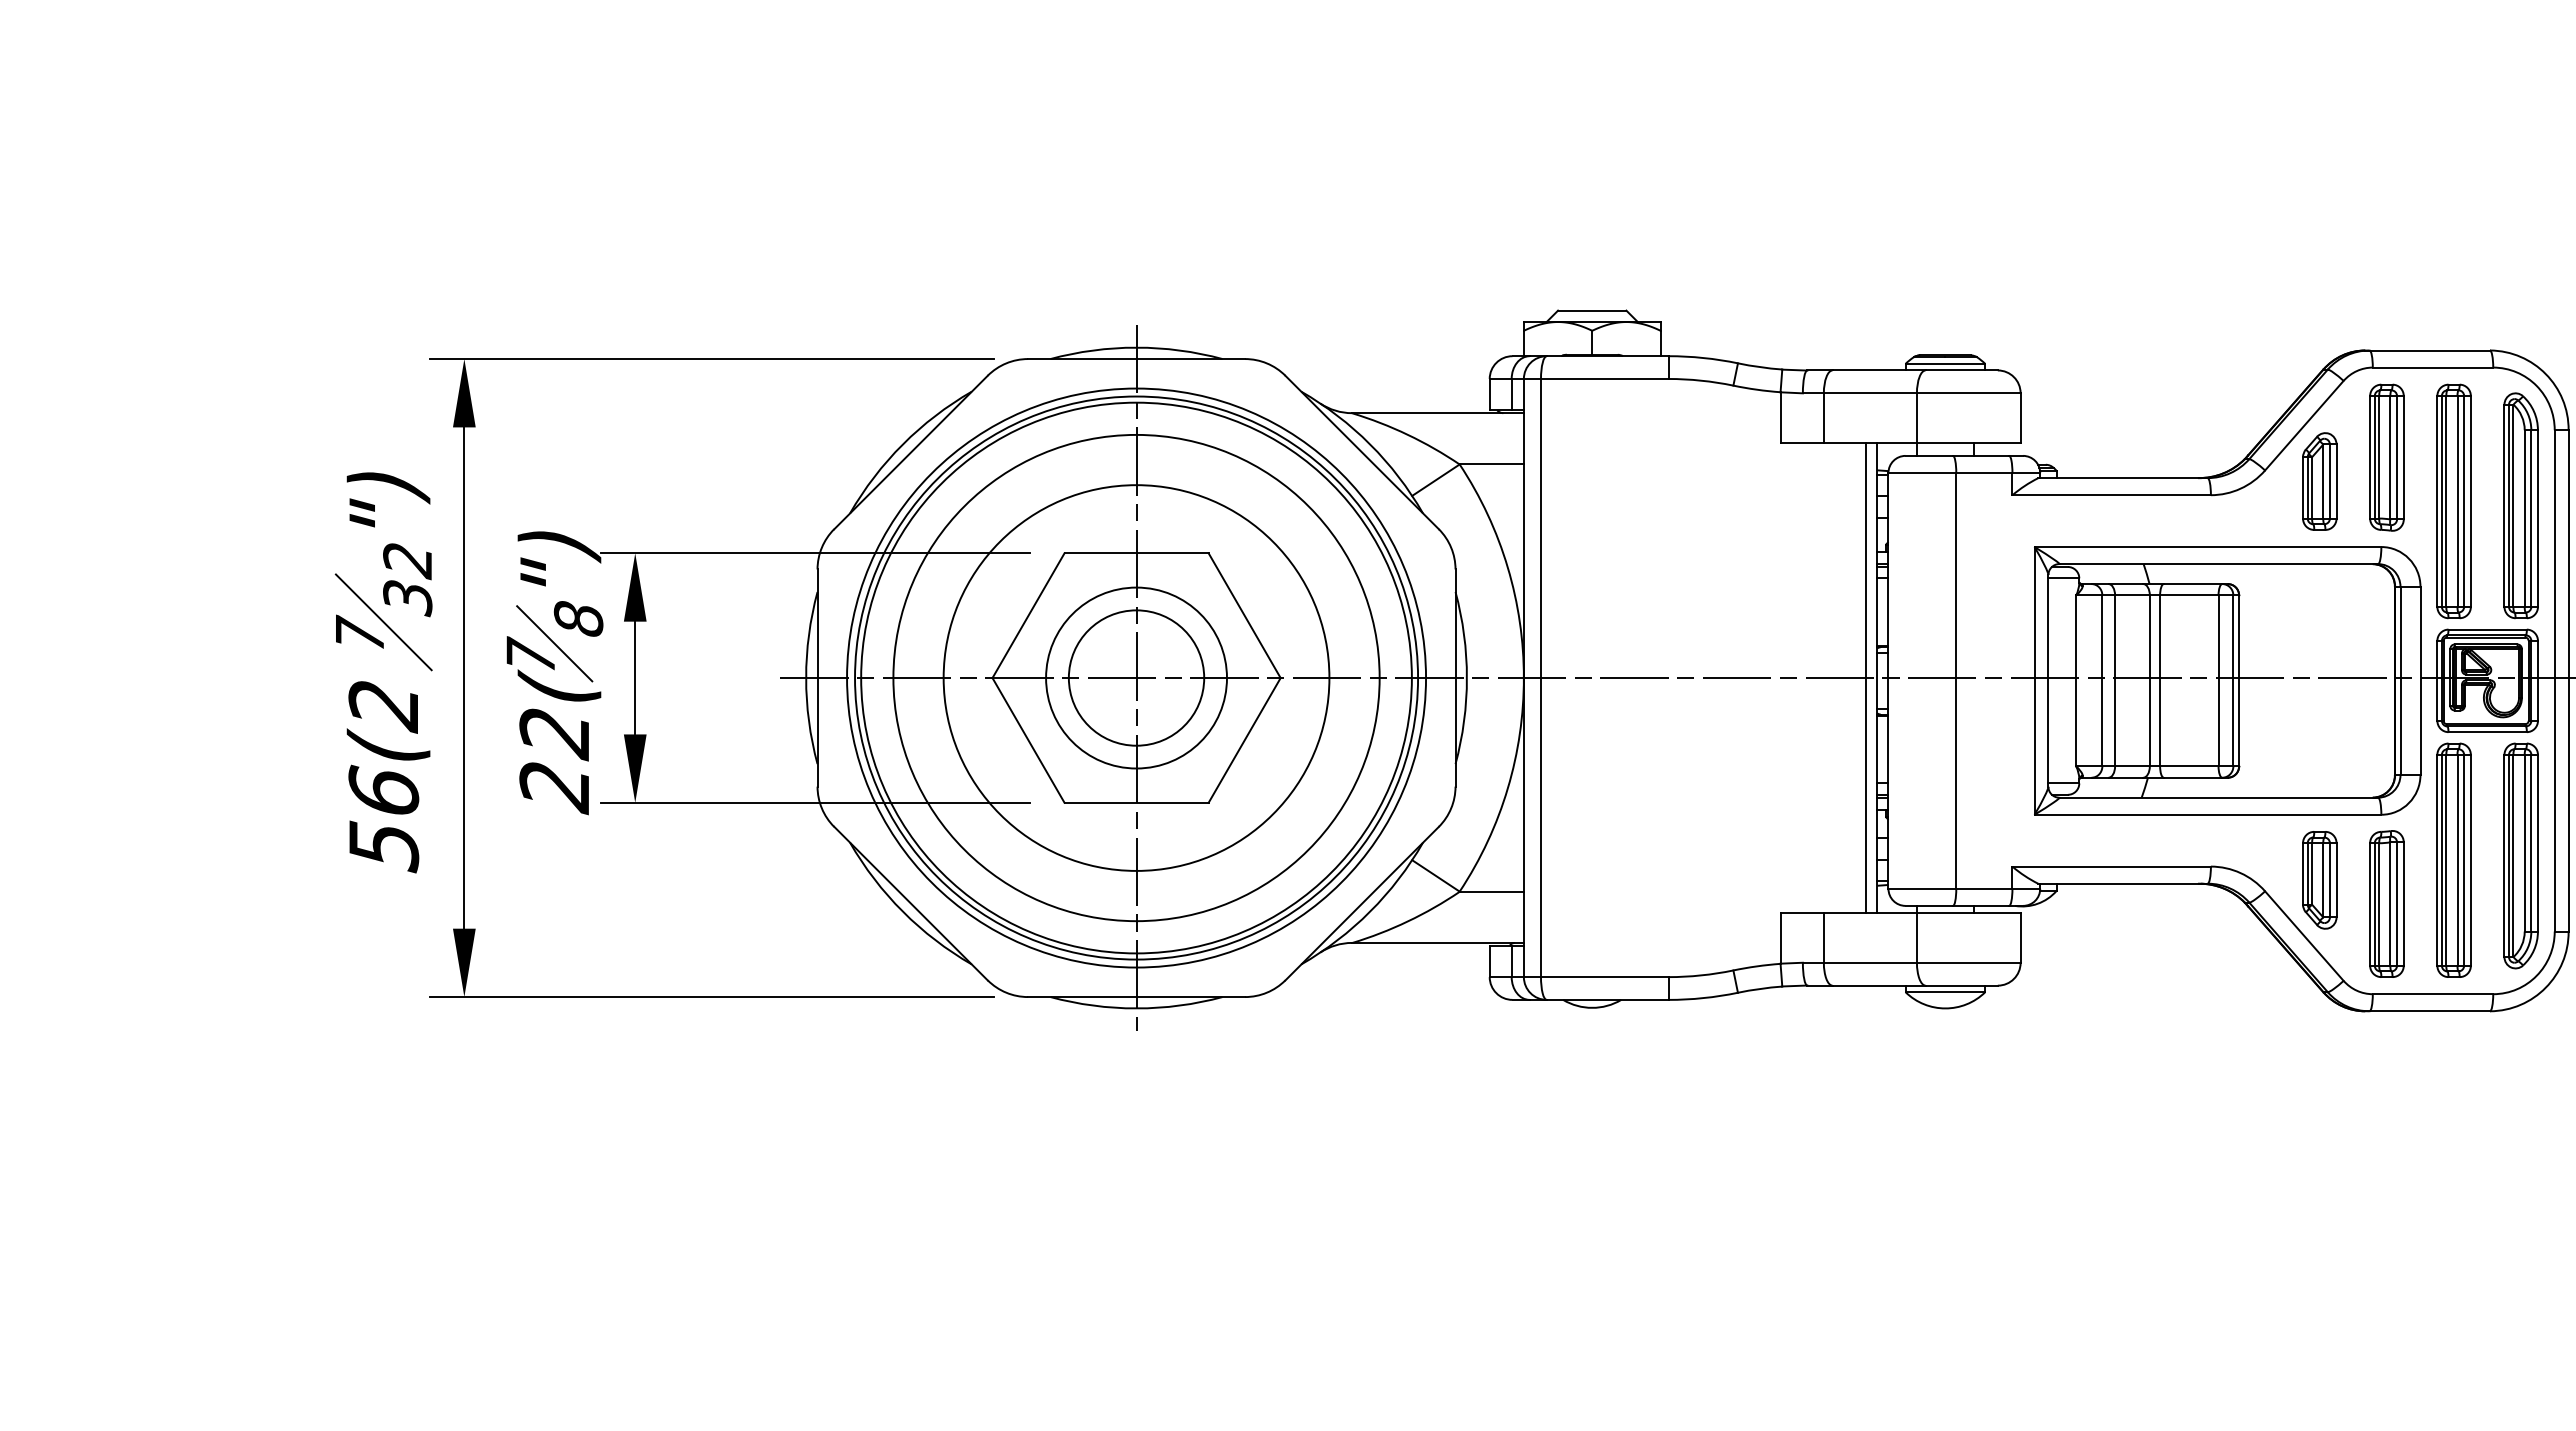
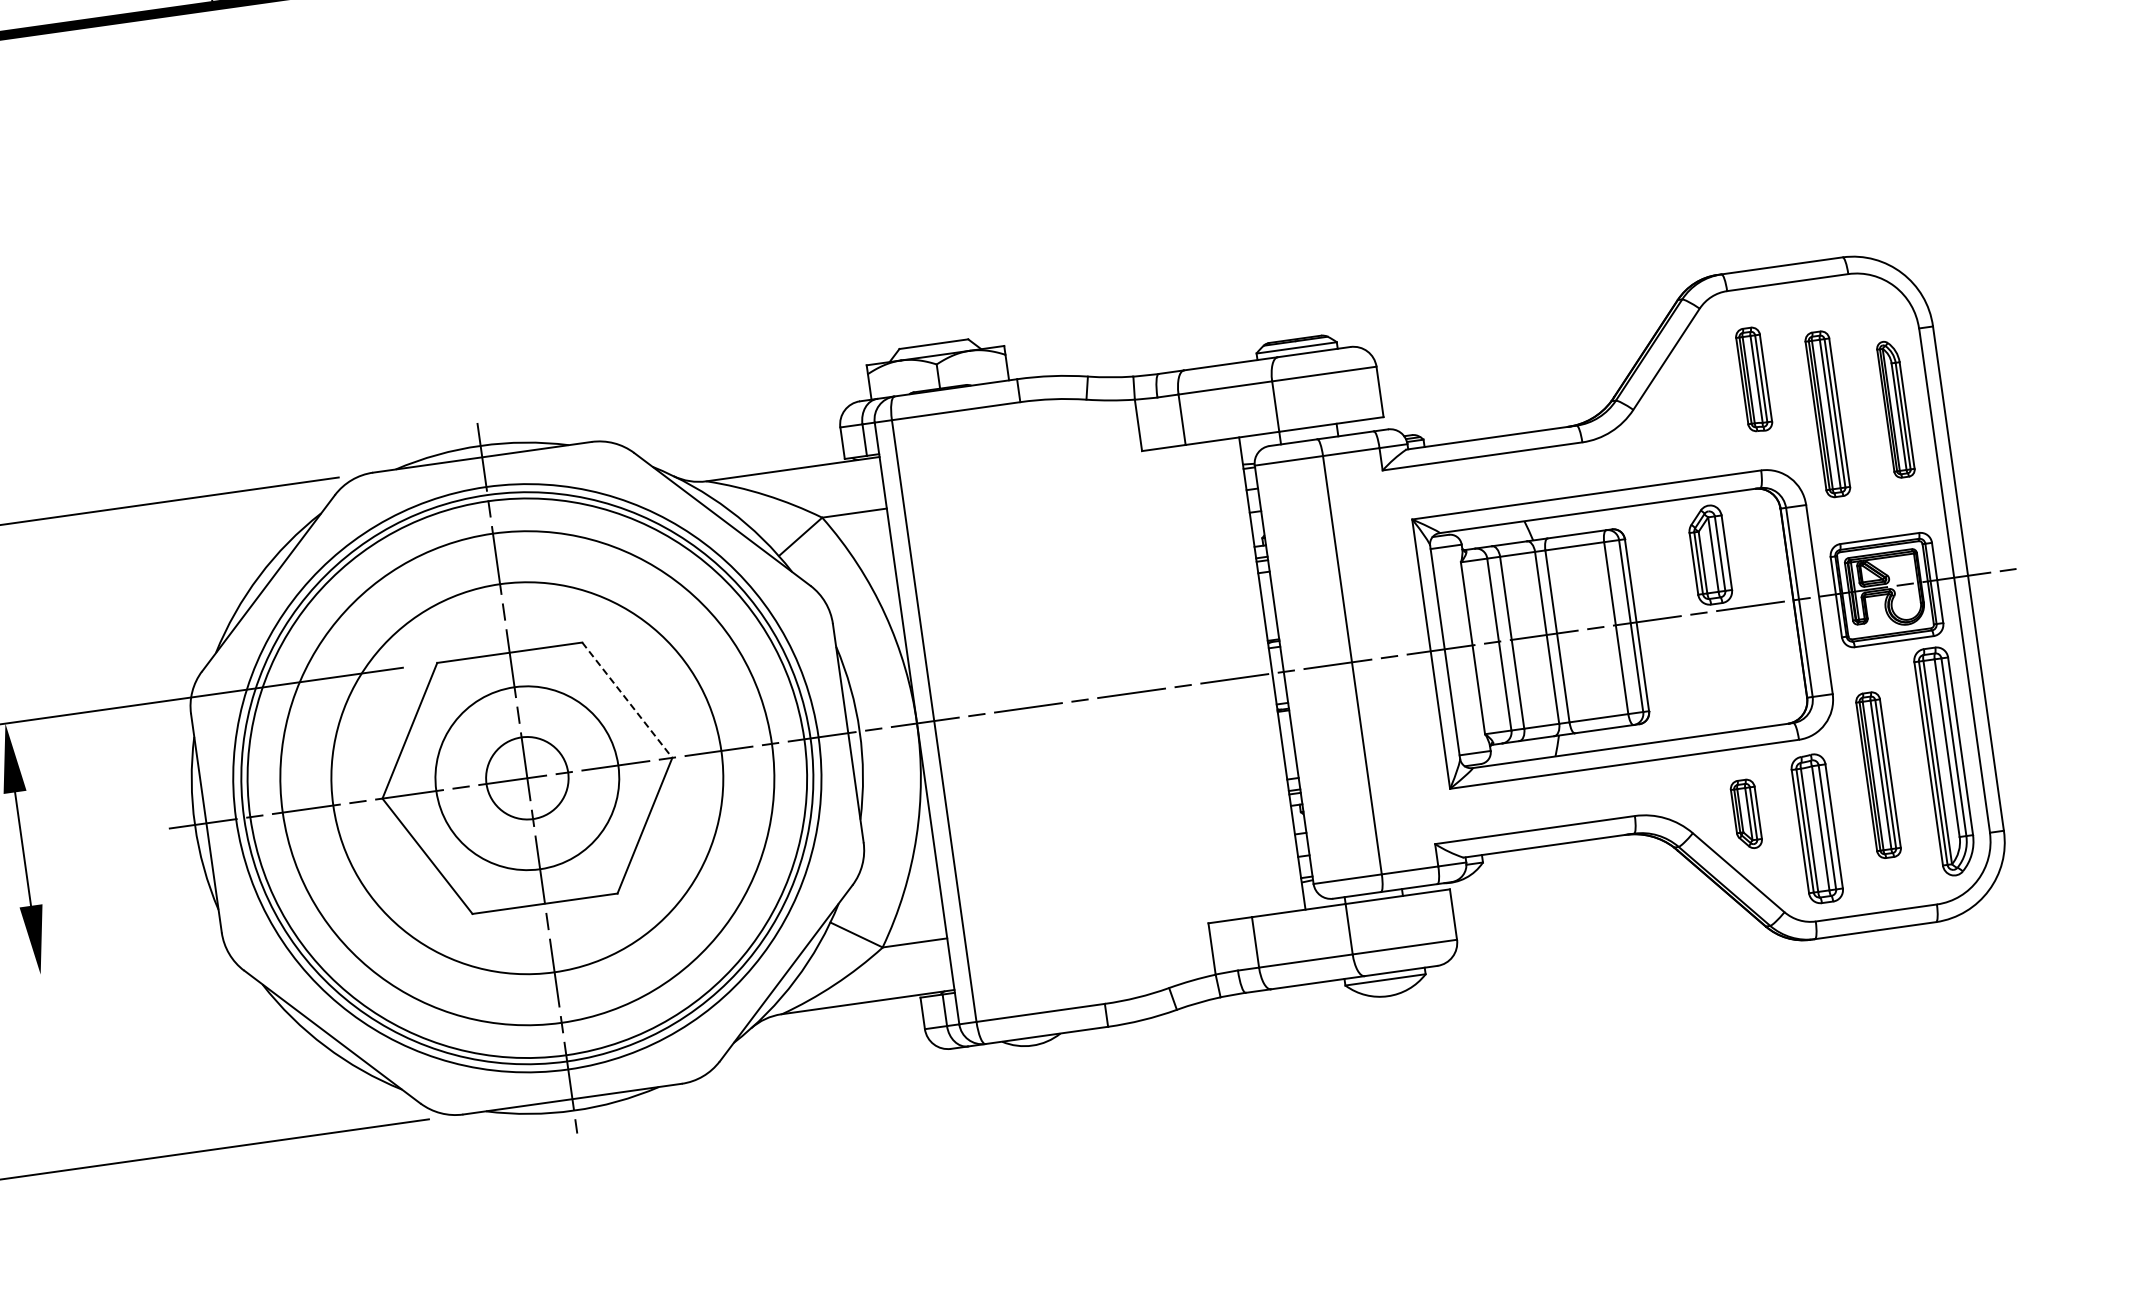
part: (2386, 457) -> (1753, 379), size x0.7
part: (2319, 481) -> (1709, 555), moved
part: (2453, 501) -> (1827, 414), size x0.7
part: (2520, 505) -> (1895, 408), size x0.6
line: (1244, 616) -> (627, 701), solid -> dashed
circle: (1136, 677) -> (527, 777), size x0.6
line: (1865, 677) -> (1260, 674), removed
line: (815, 802) -> (221, 948), removed
part: (2453, 859) -> (1877, 774), size x0.7
part: (2319, 880) -> (1746, 814), size x0.7

